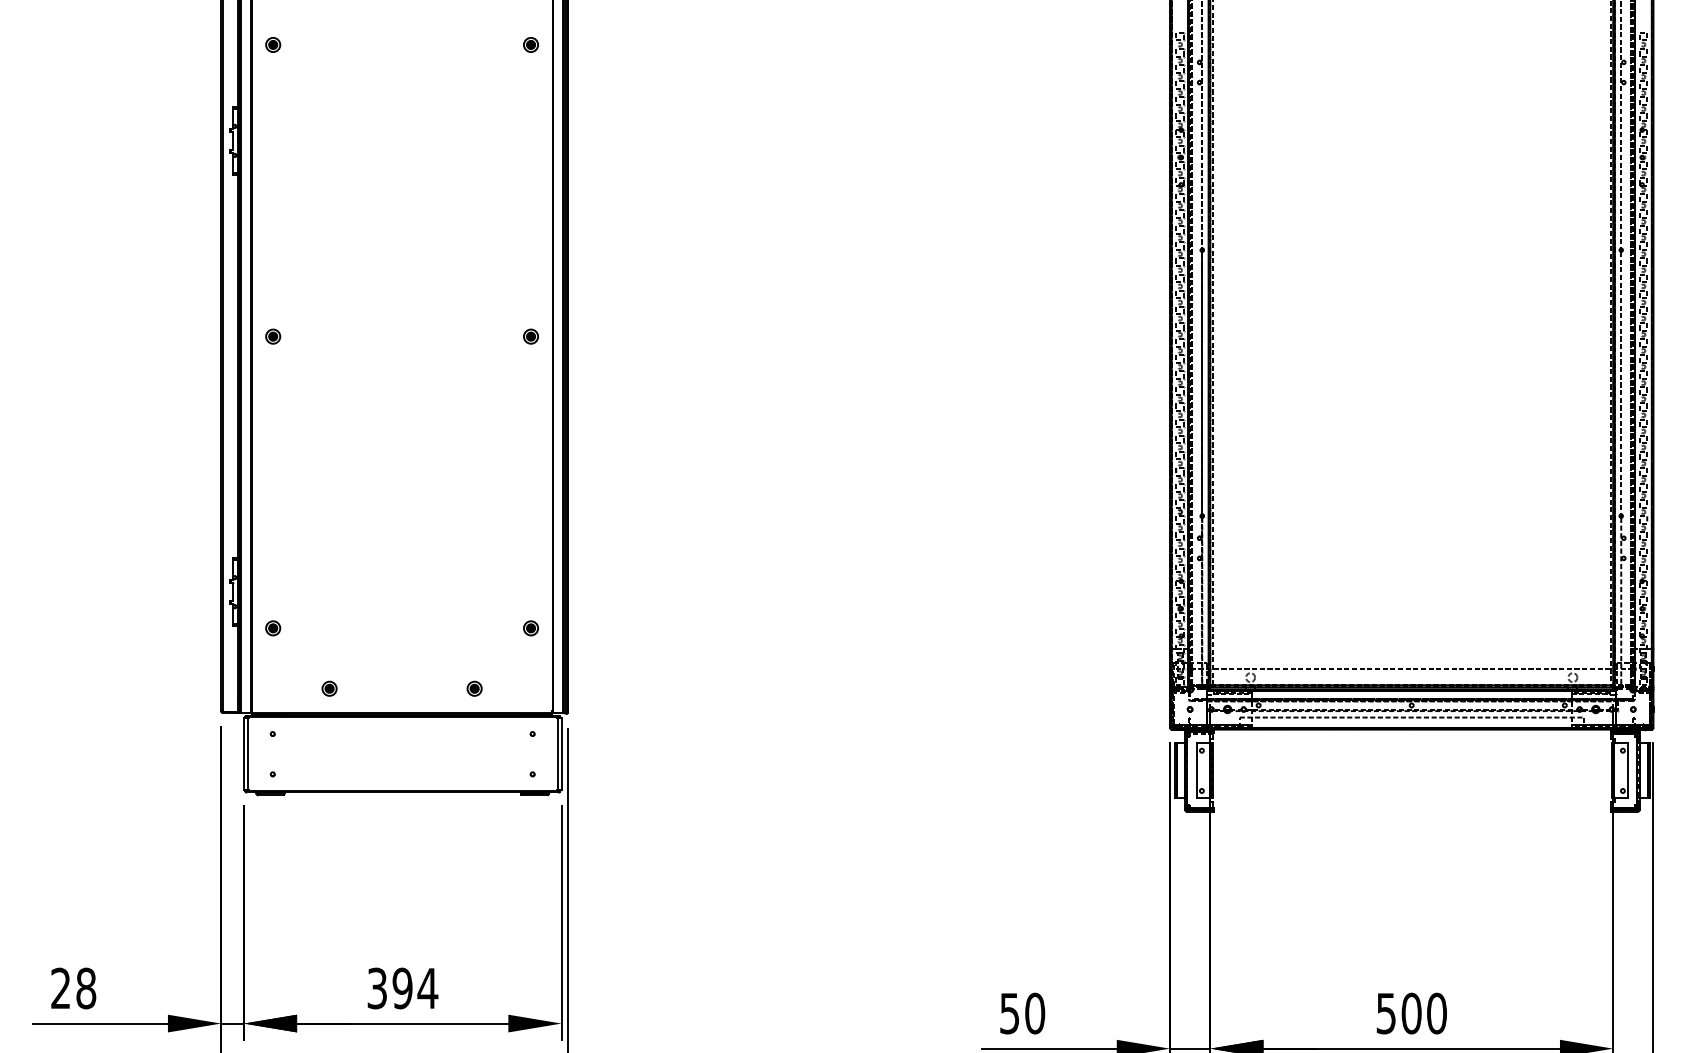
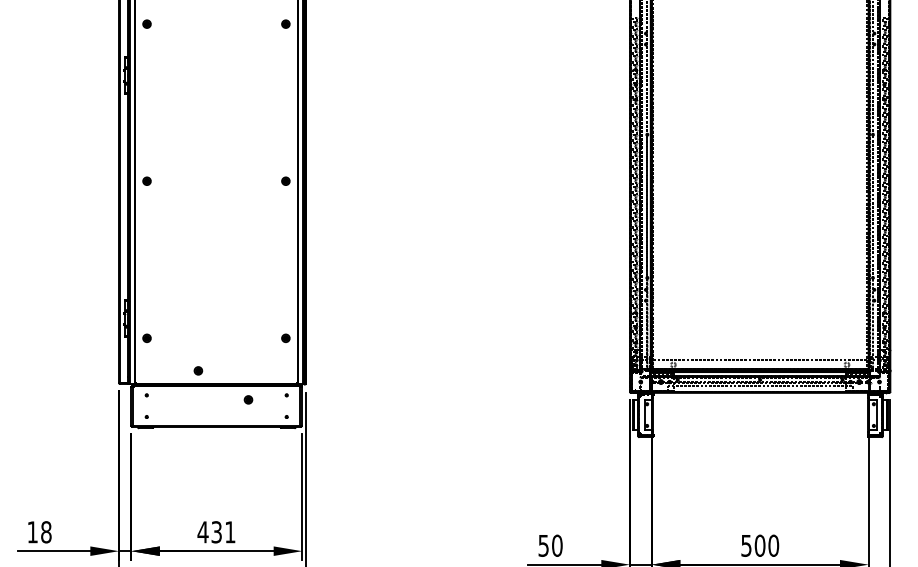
part: (329, 688) -> (198, 370), moved
part: (474, 688) -> (248, 399), moved
text: (60, 988) -> (32, 532), 28 -> 18
text: (402, 988) -> (216, 532), 394 -> 431

